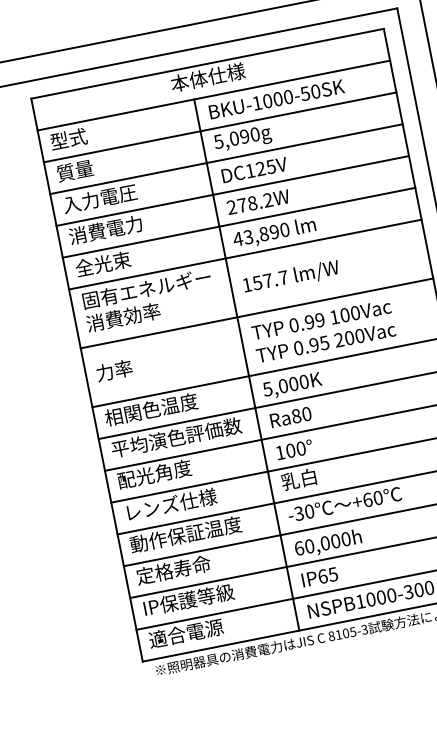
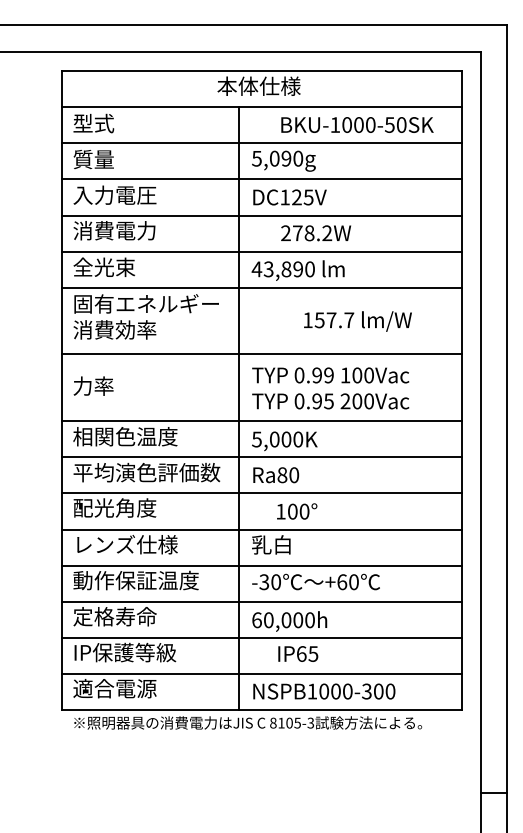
text: (276, 98) -> (357, 124), moved
text: (257, 202) -> (315, 233), moved
text: (291, 277) -> (357, 321), moved
text: (294, 449) -> (297, 511), moved
text: (320, 576) -> (298, 653), moved

